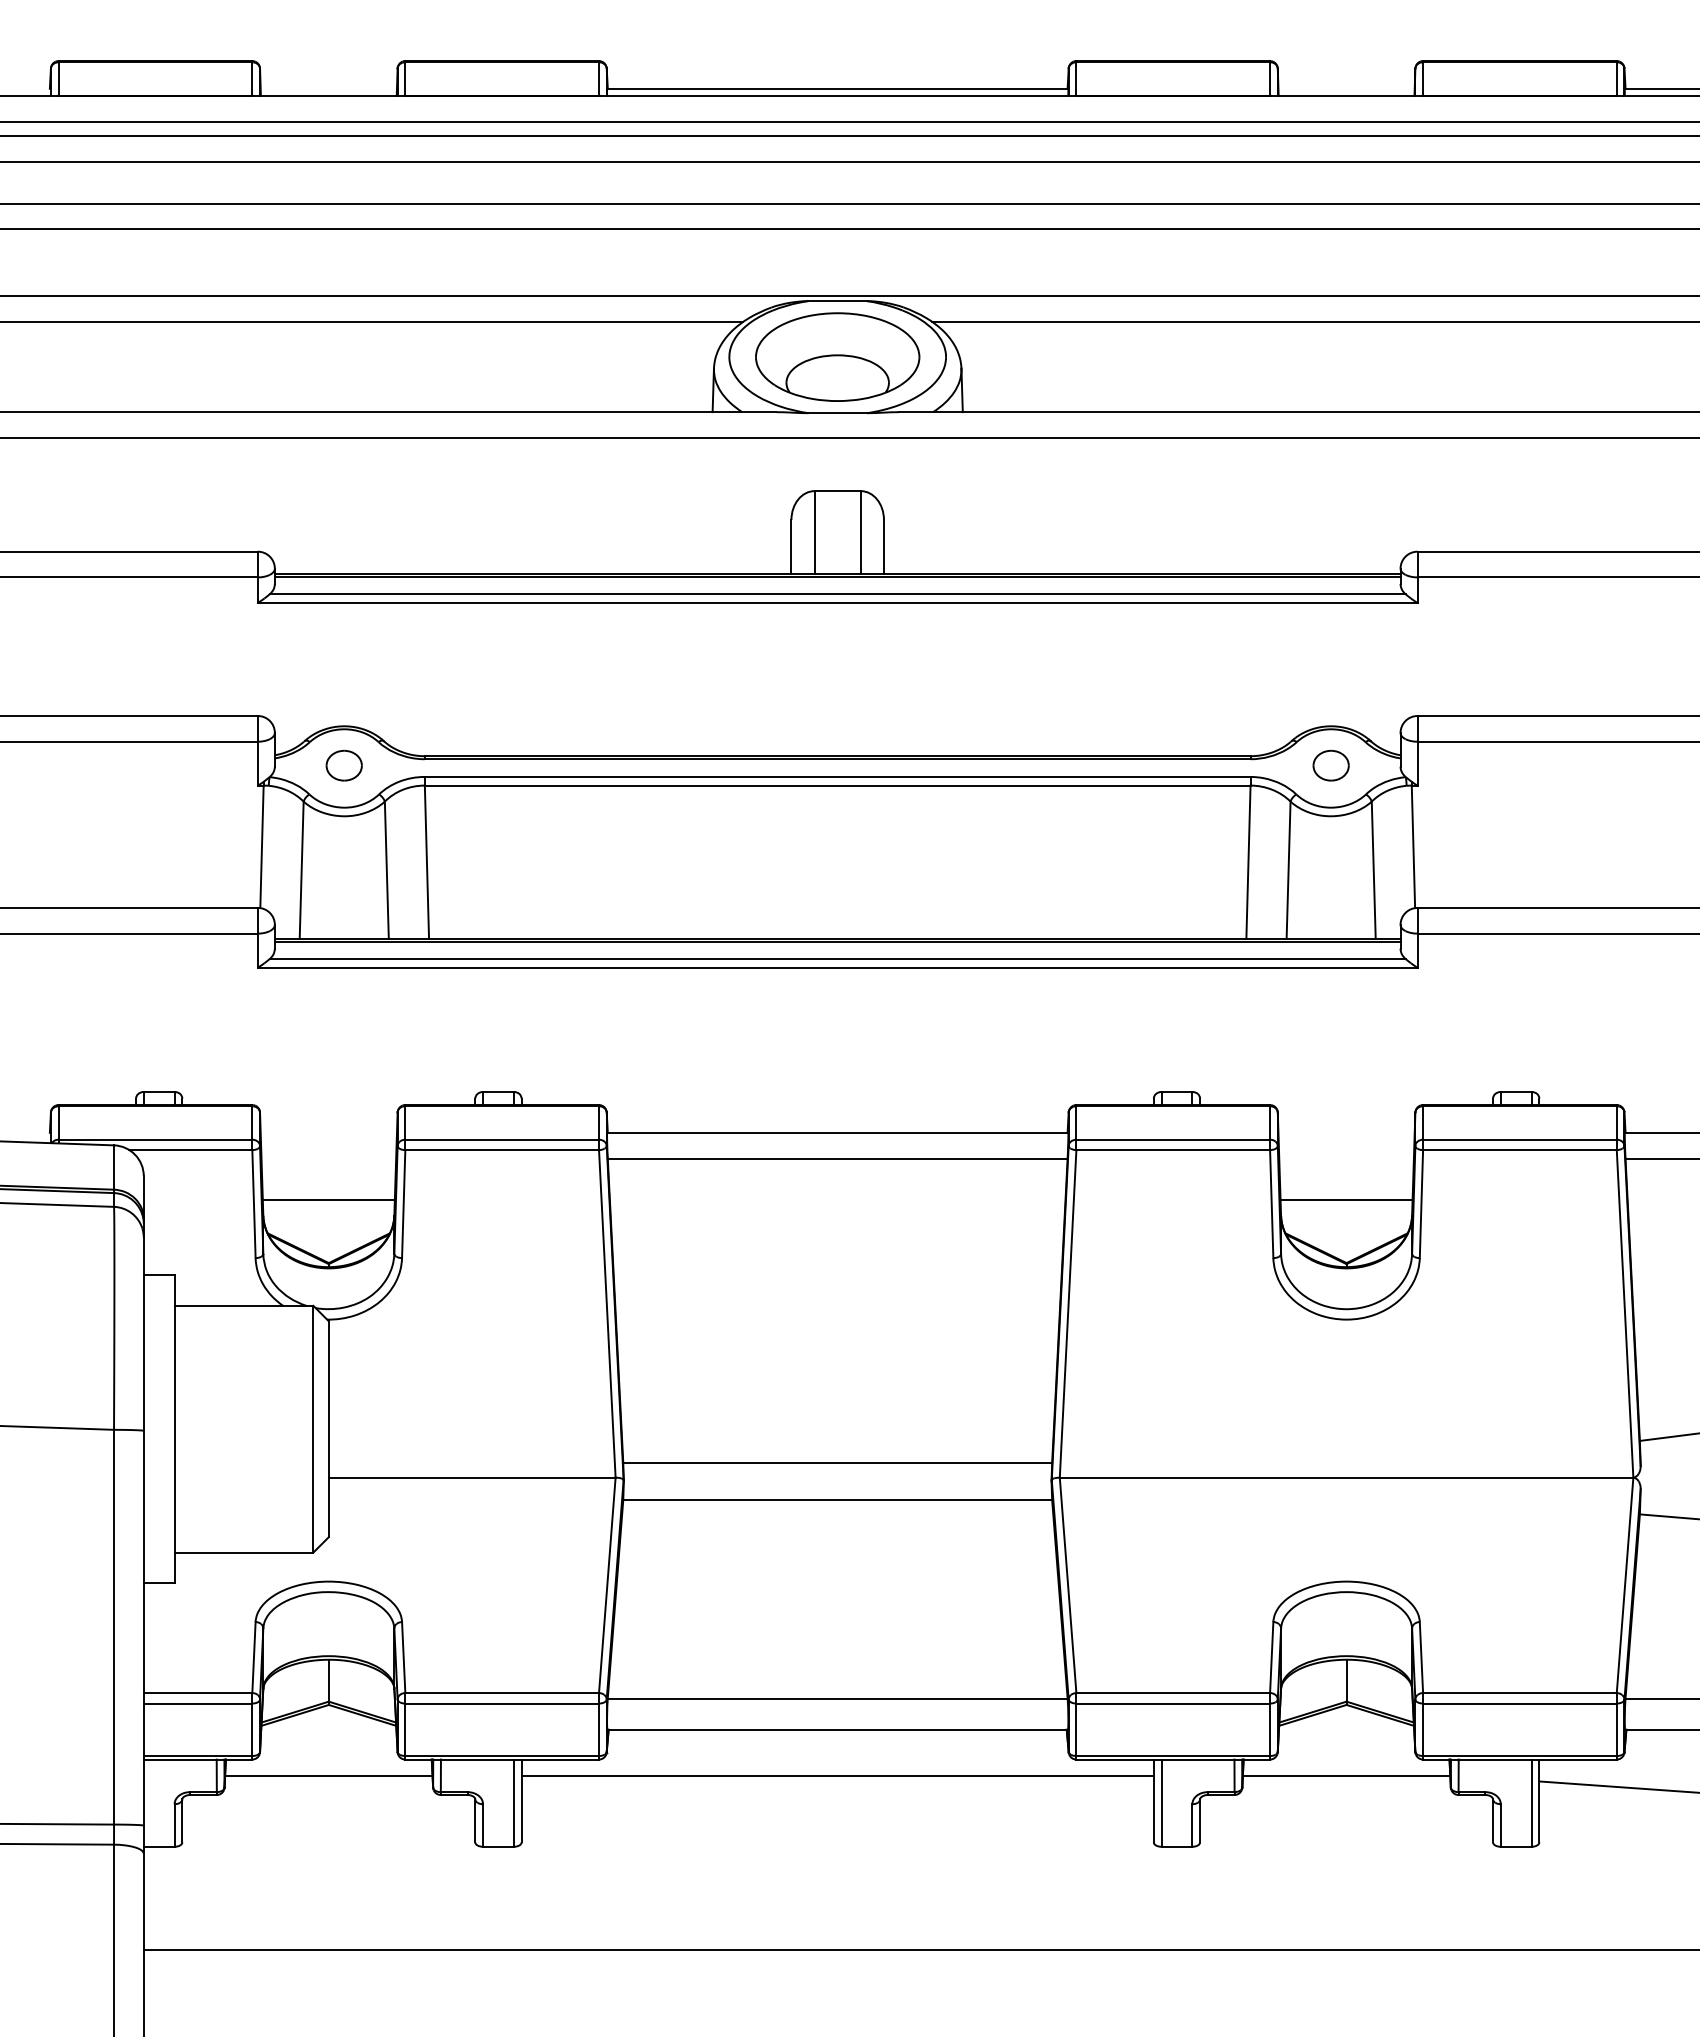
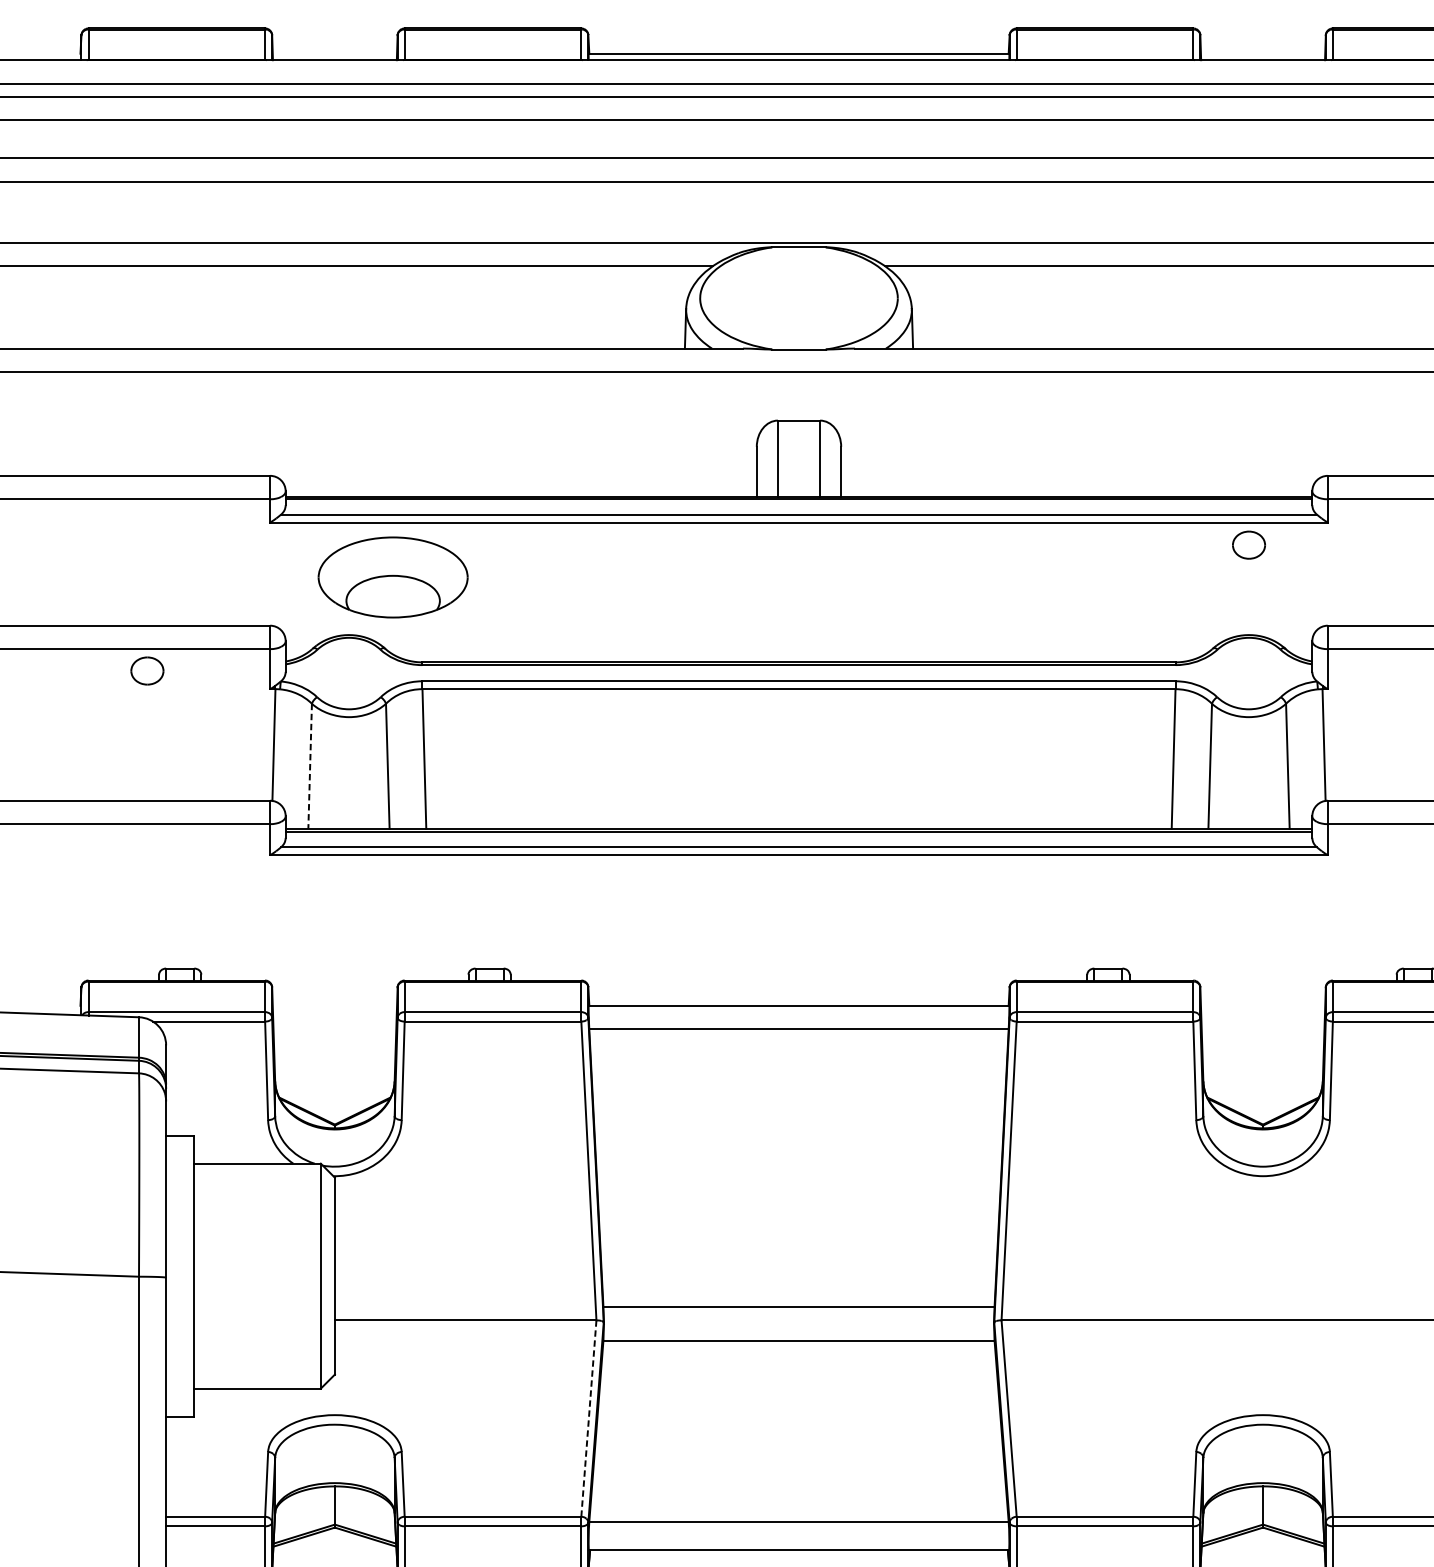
part: (837, 356) -> (392, 576), moved
part: (343, 765) -> (146, 670), moved
part: (1330, 765) -> (1248, 544), moved
line: (301, 870) -> (309, 766), solid -> dashed
line: (328, 1199) -> (334, 1066), removed
line: (1346, 1199) -> (1263, 1066), removed
line: (607, 1585) -> (589, 1418), solid -> dashed

